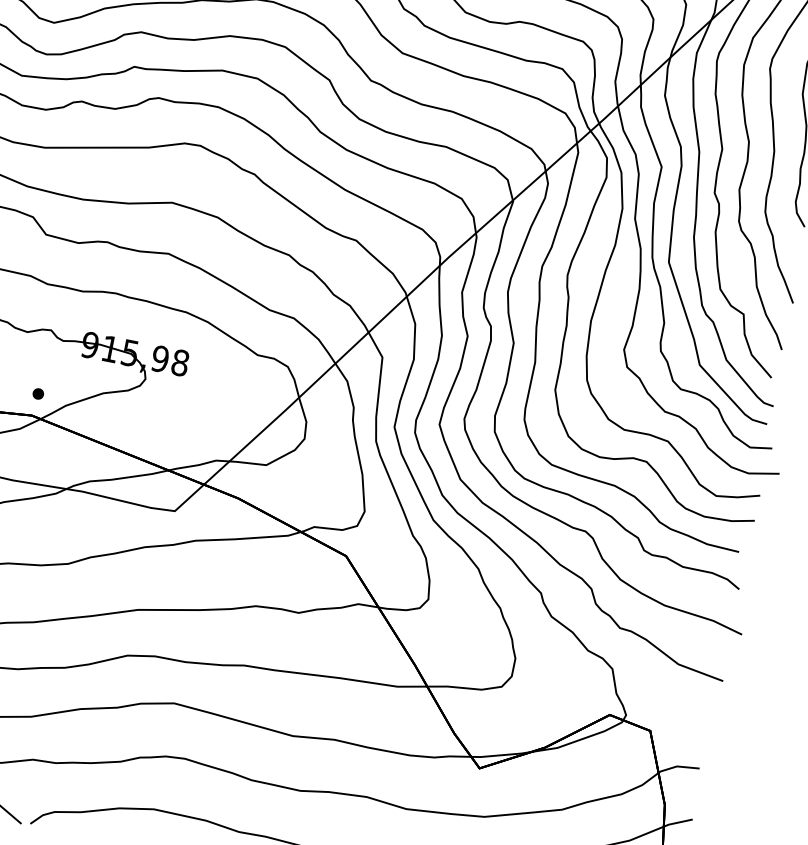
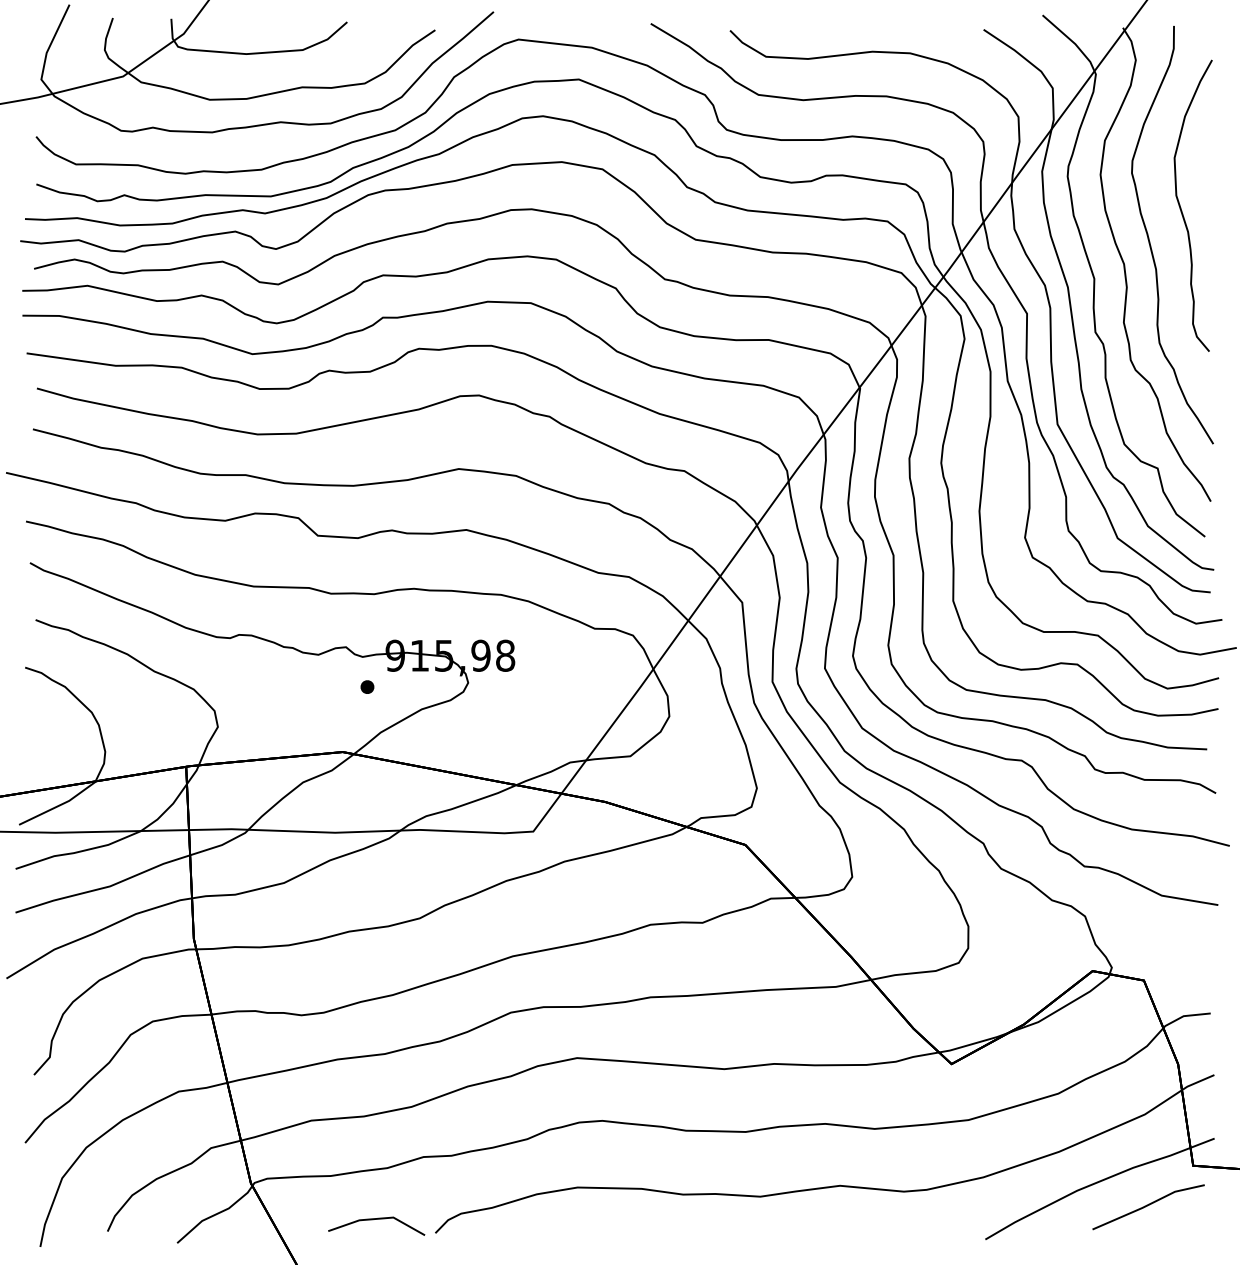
part: (38, 393) -> (367, 686), moved

